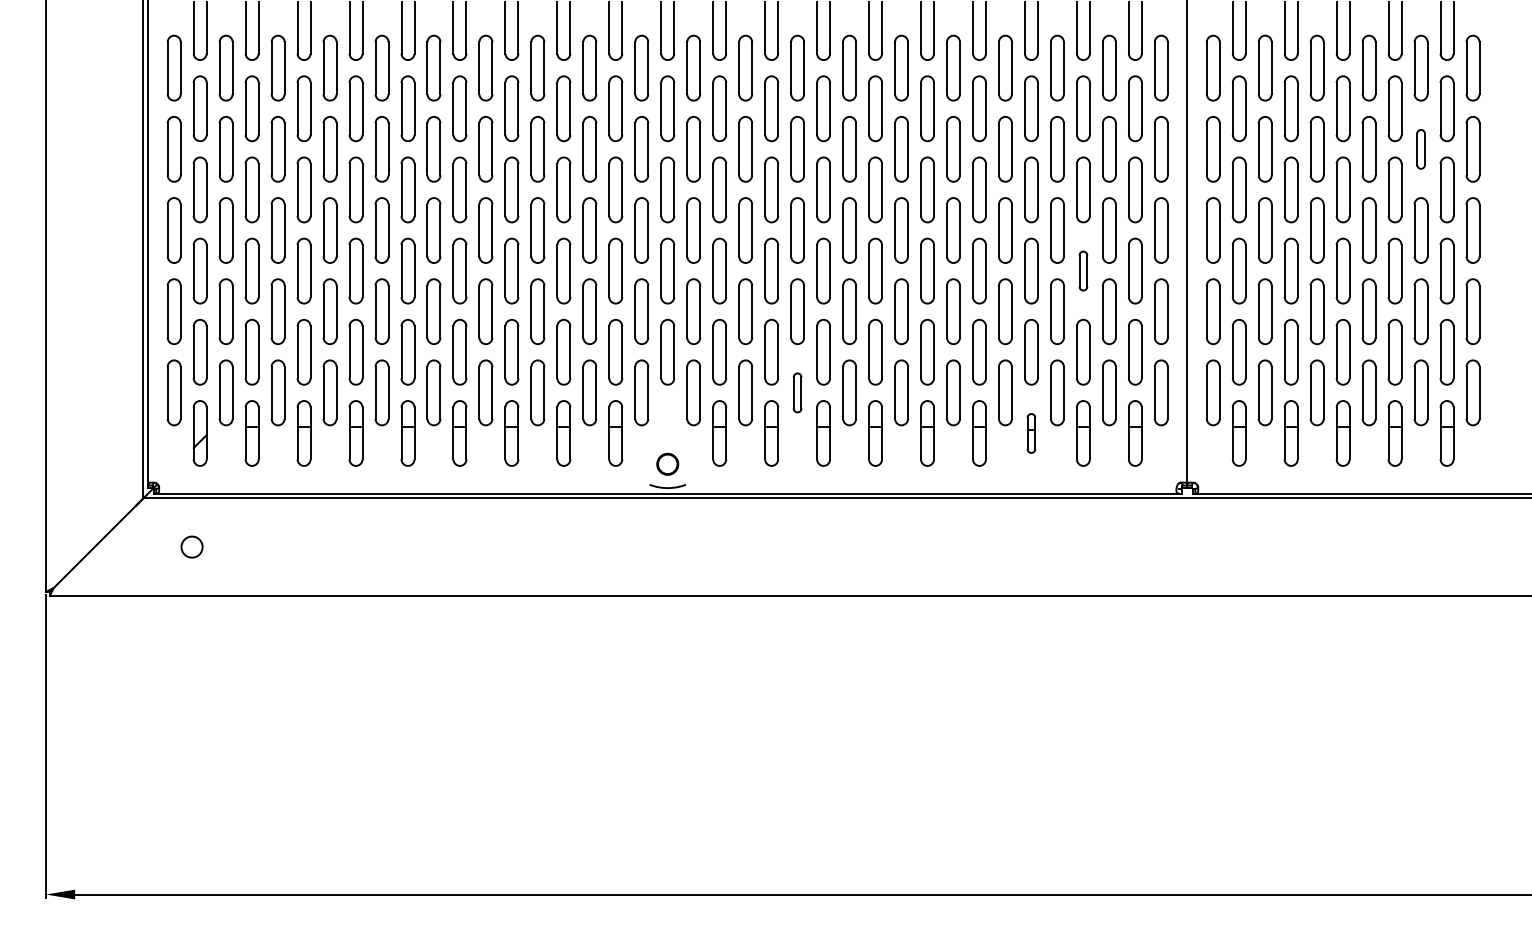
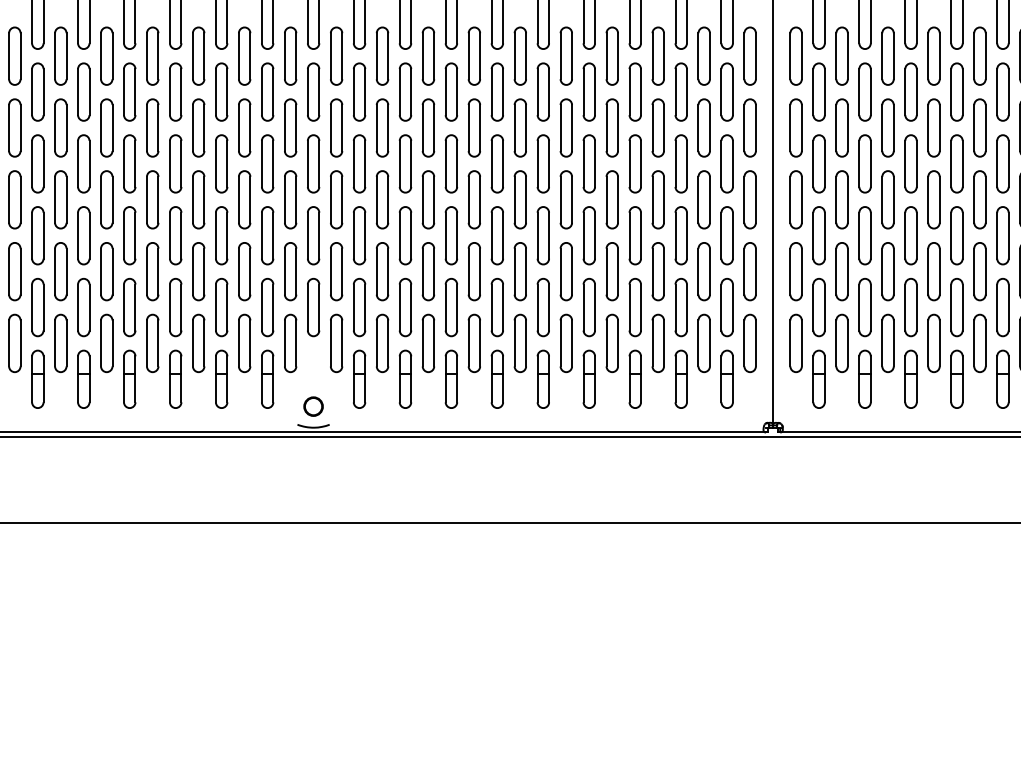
part: (1420, 149) -> (979, 128), size x1.67
part: (1083, 270) -> (681, 235), size x1.67
part: (797, 392) -> (428, 343), size x1.67
part: (1031, 433) -> (635, 379), size x1.67

